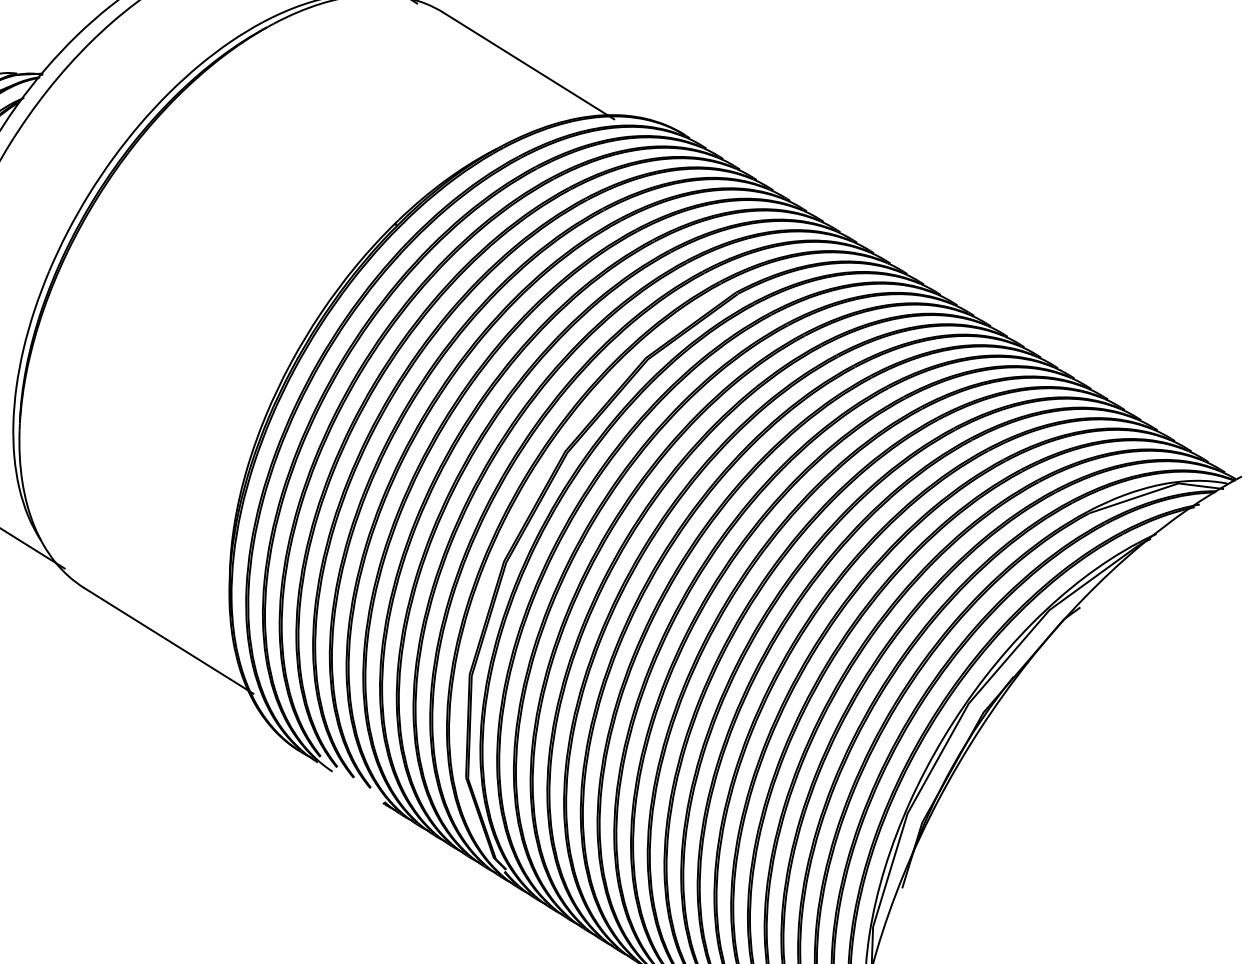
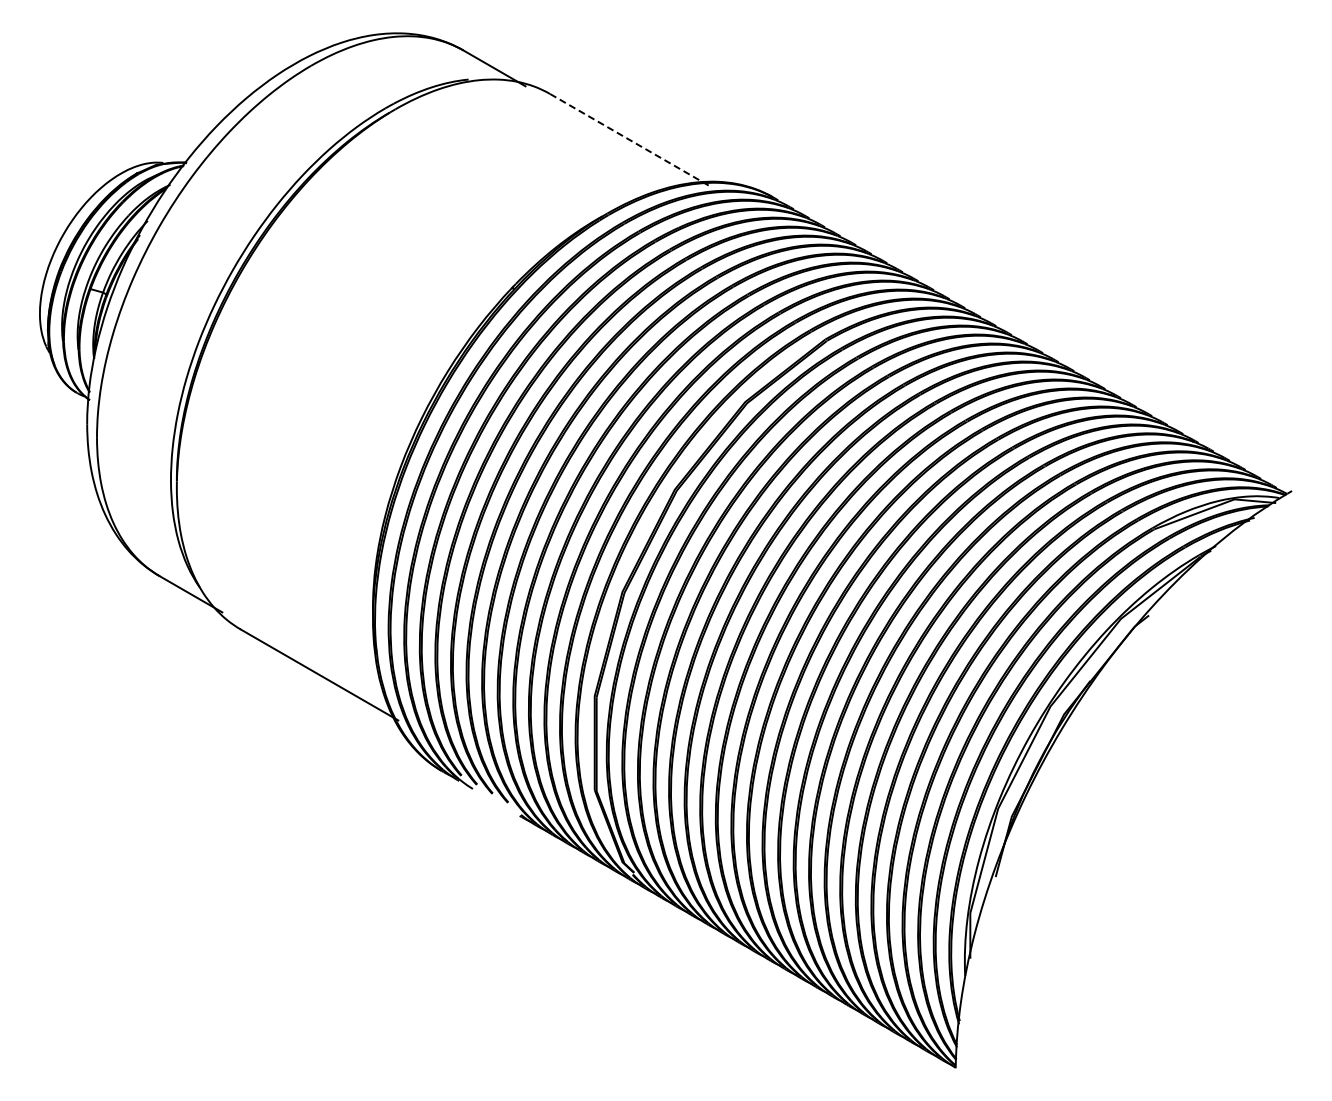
line: (529, 65) -> (629, 139), solid -> dashed

